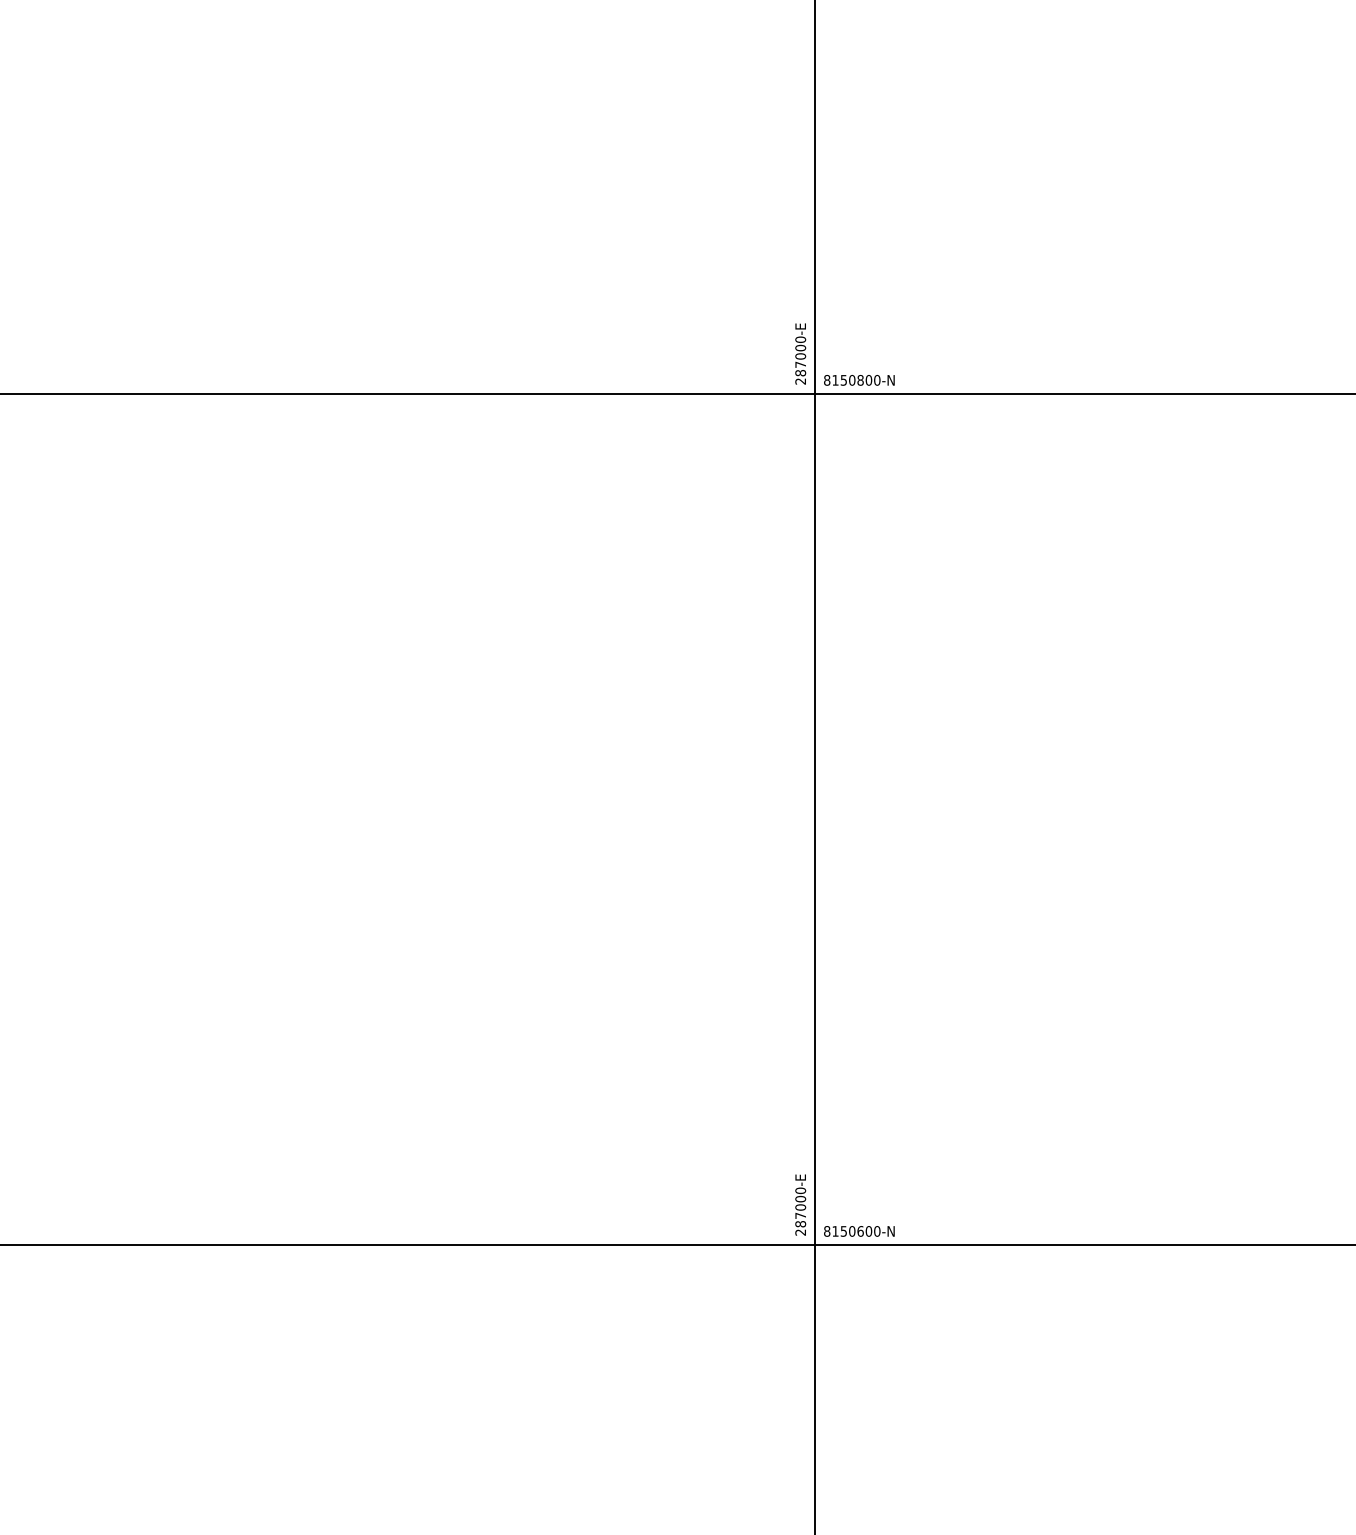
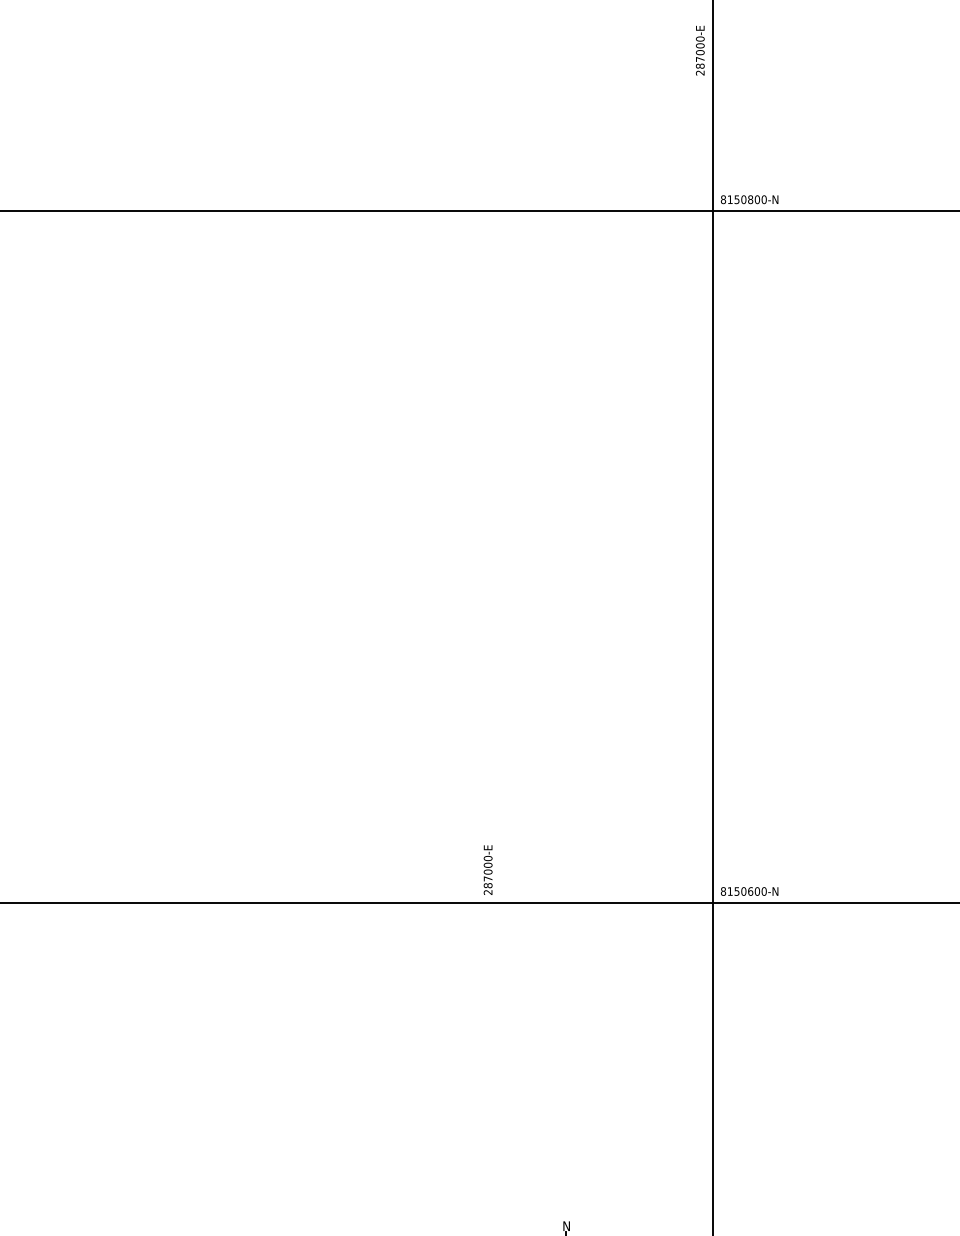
text: (800, 353) -> (700, 50), moved
text: (800, 1204) -> (487, 869), moved

